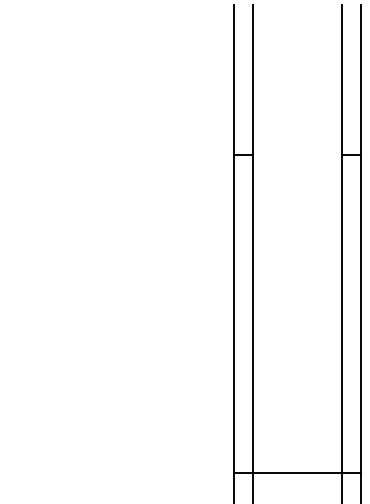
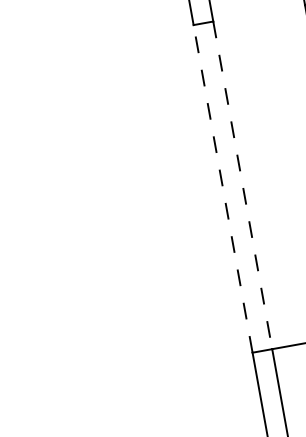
line: (234, 313) -> (223, 188), solid -> dashed
line: (253, 313) -> (243, 185), solid -> dashed

